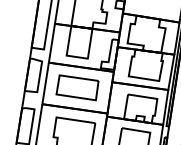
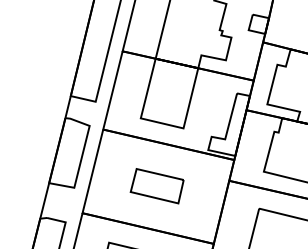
part: (77, 87) -> (157, 185), size x0.6

